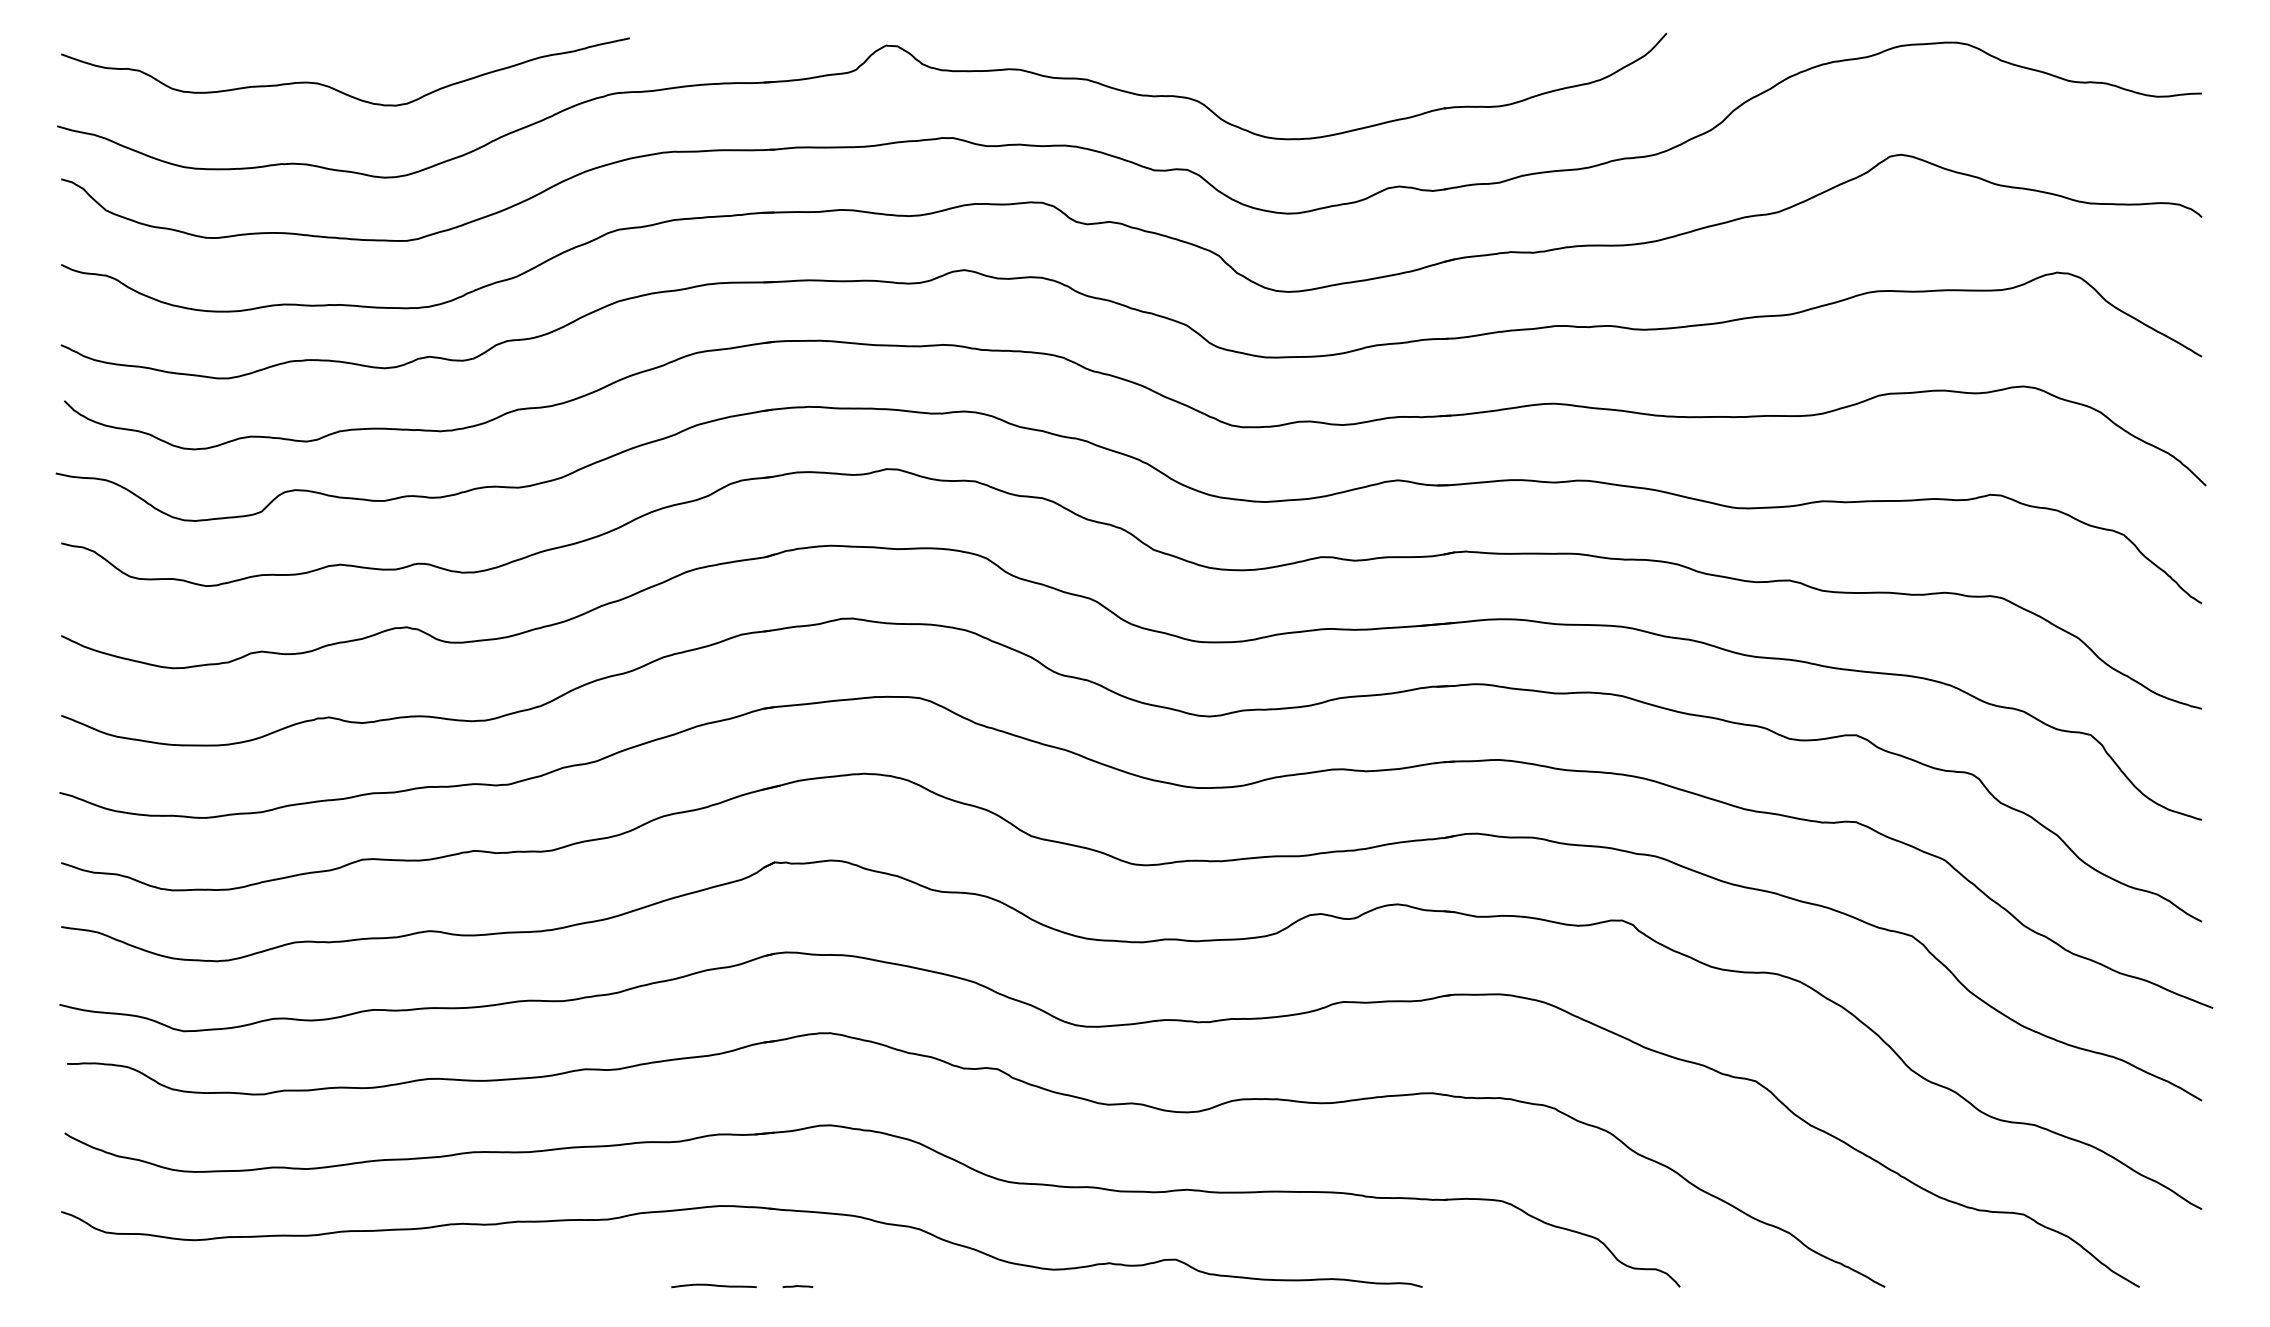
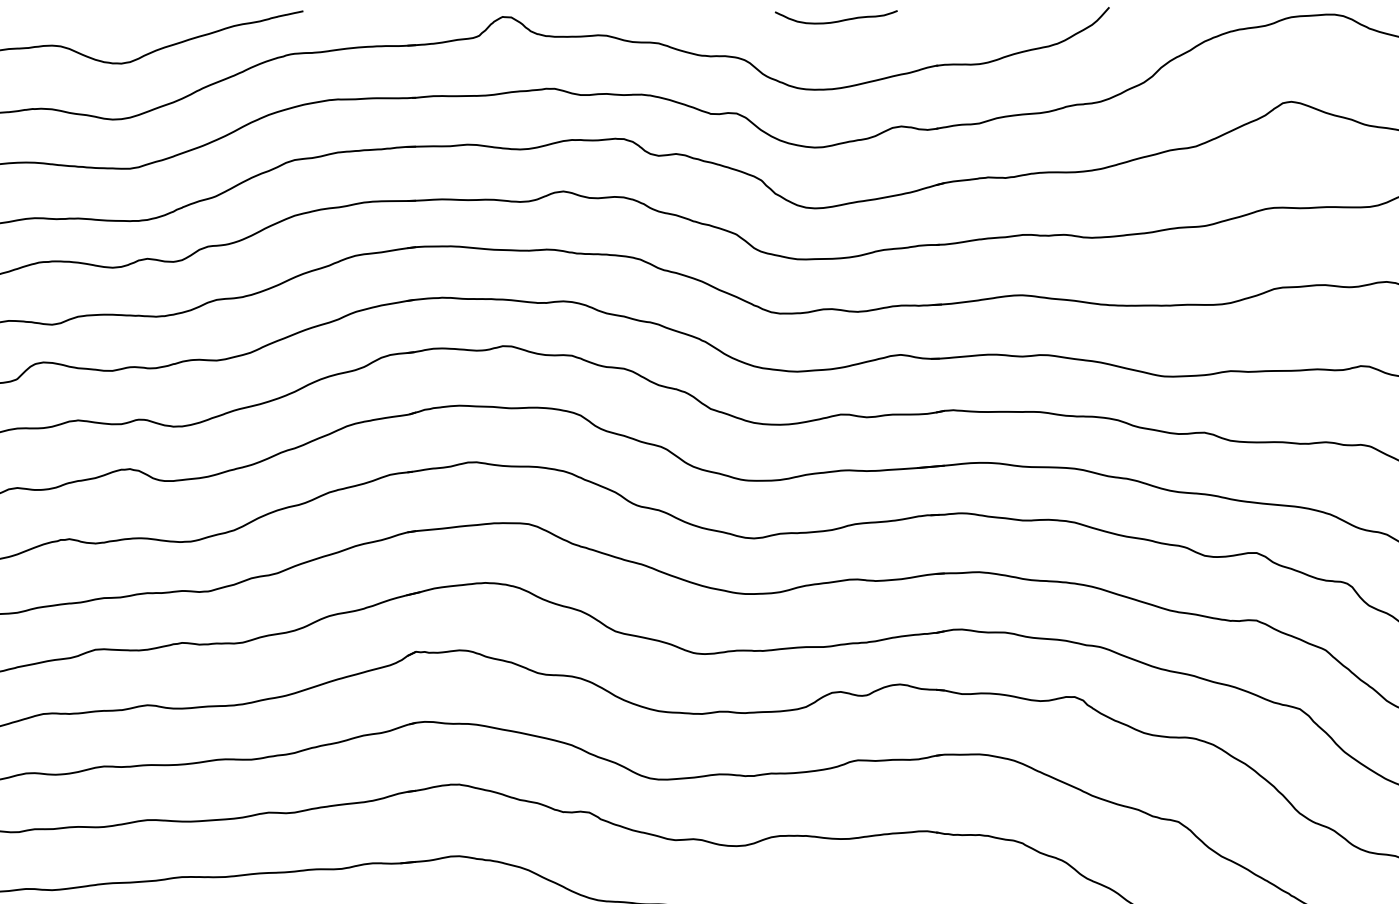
curve: (1317, 50) -> (837, 20), added

